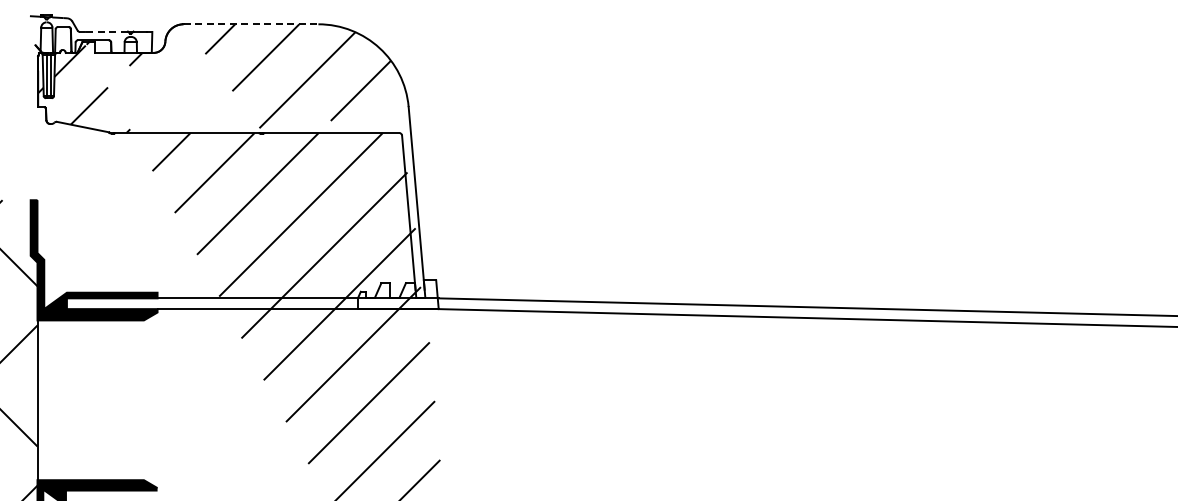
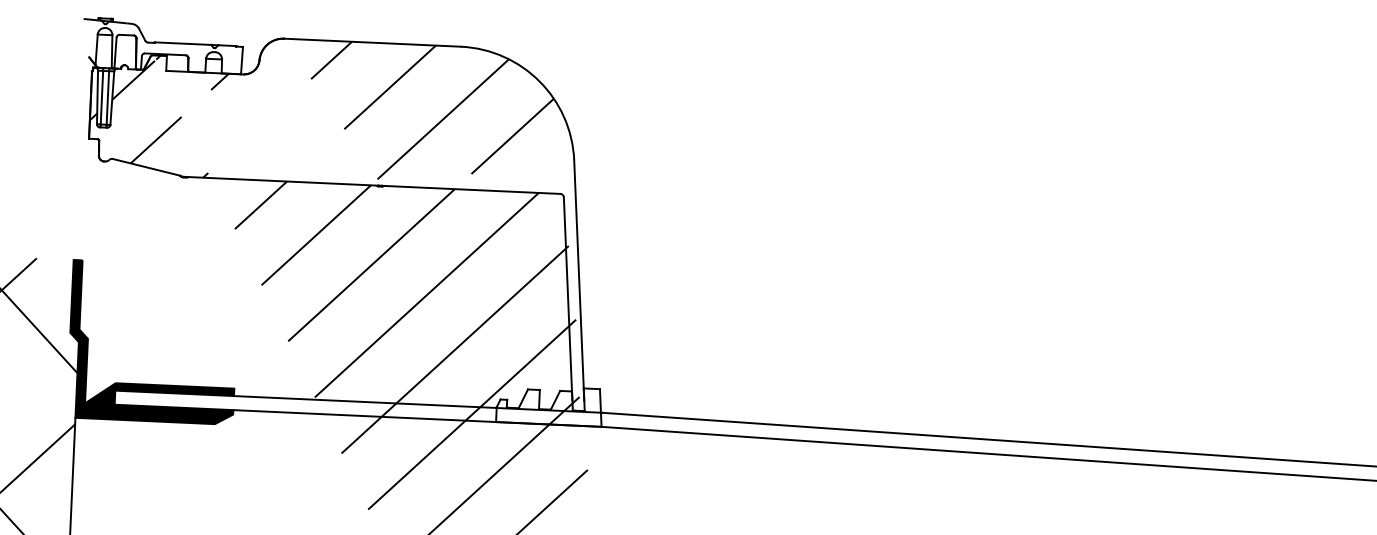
line: (251, 24) -> (373, 43), dashed -> solid
line: (105, 31) -> (181, 43), dashed -> solid

